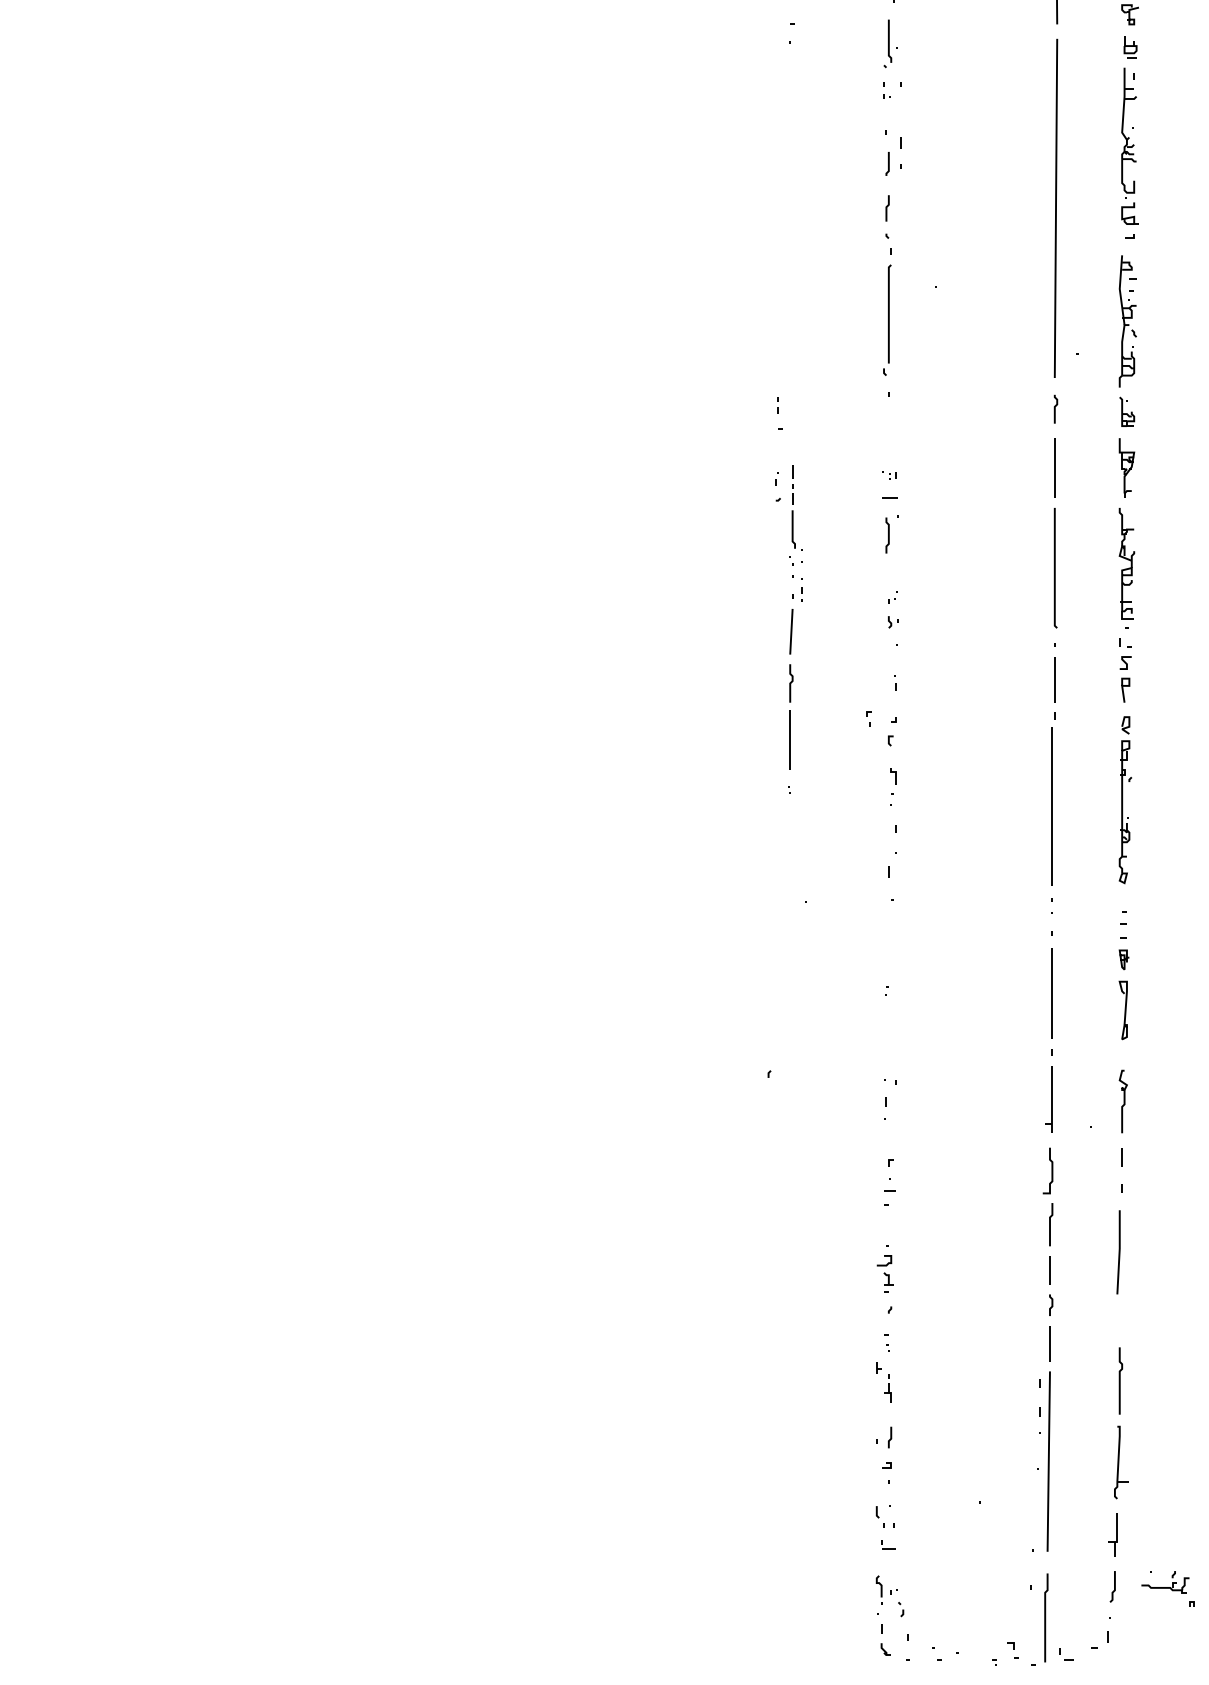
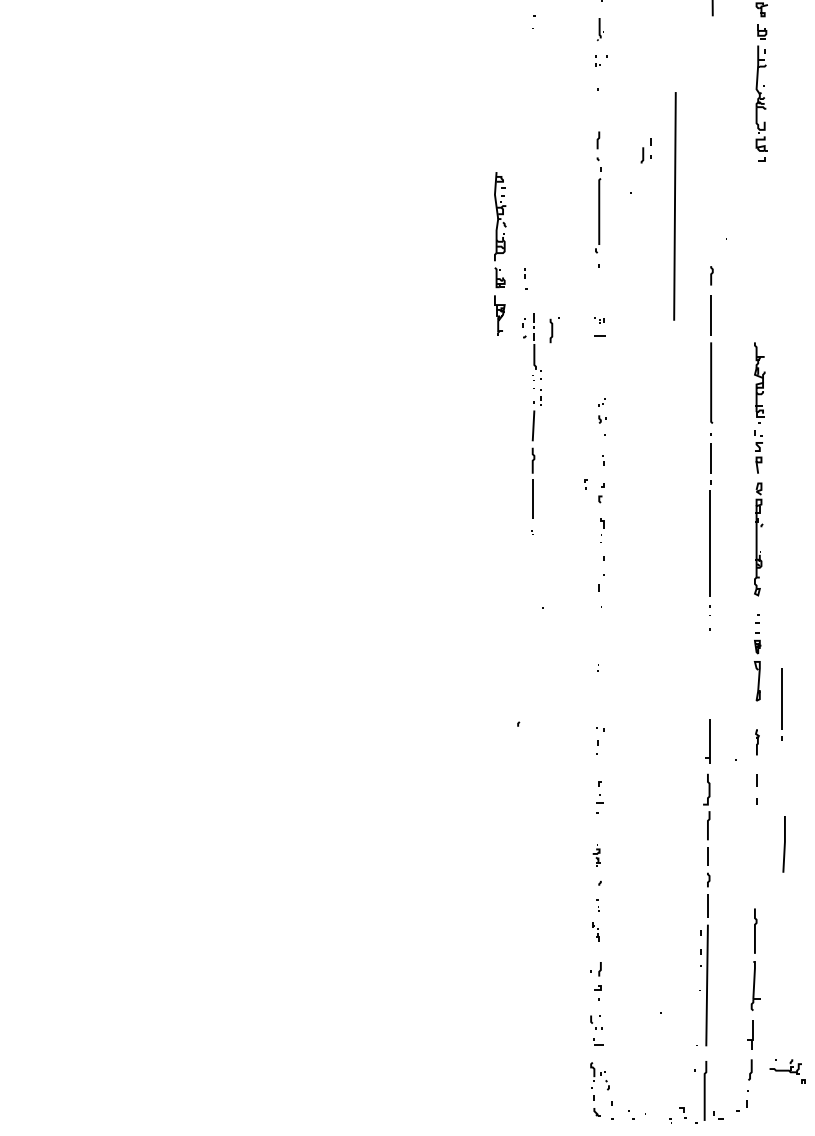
part: (890, 43) -> (600, 29), size x0.7
part: (892, 156) -> (645, 150), moved
line: (1055, 208) -> (674, 206), moved
part: (1127, 376) -> (500, 253), moved
part: (892, 534) -> (554, 330), moved
line: (1052, 1001) -> (781, 704), moved
part: (1123, 1101) -> (757, 742), size x0.6
line: (1117, 1252) -> (783, 844), moved
part: (884, 1268) -> (596, 855), size x0.7
part: (883, 1381) -> (595, 931), size x0.7

